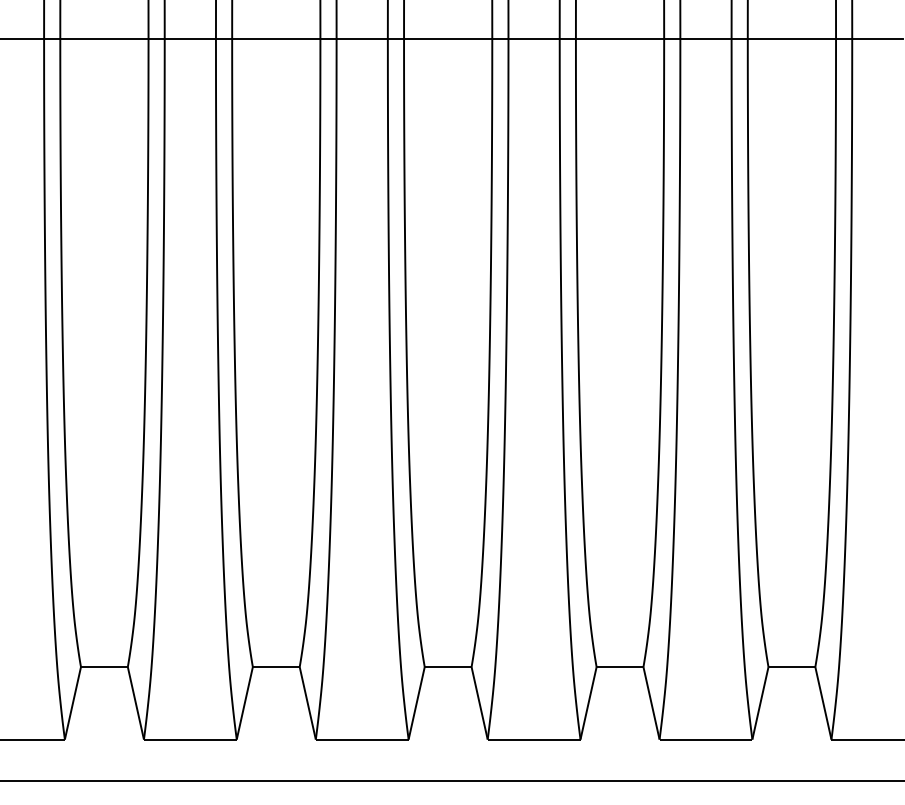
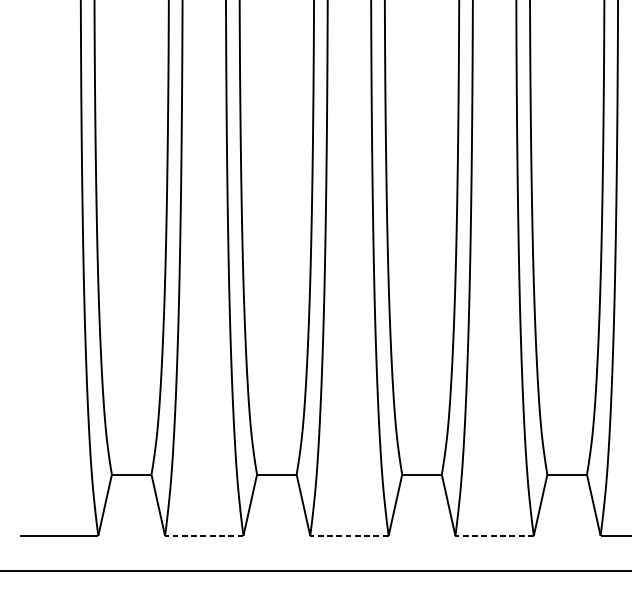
line: (190, 739) -> (204, 535), solid -> dashed
line: (362, 739) -> (349, 535), solid -> dashed
line: (533, 739) -> (494, 535), solid -> dashed

